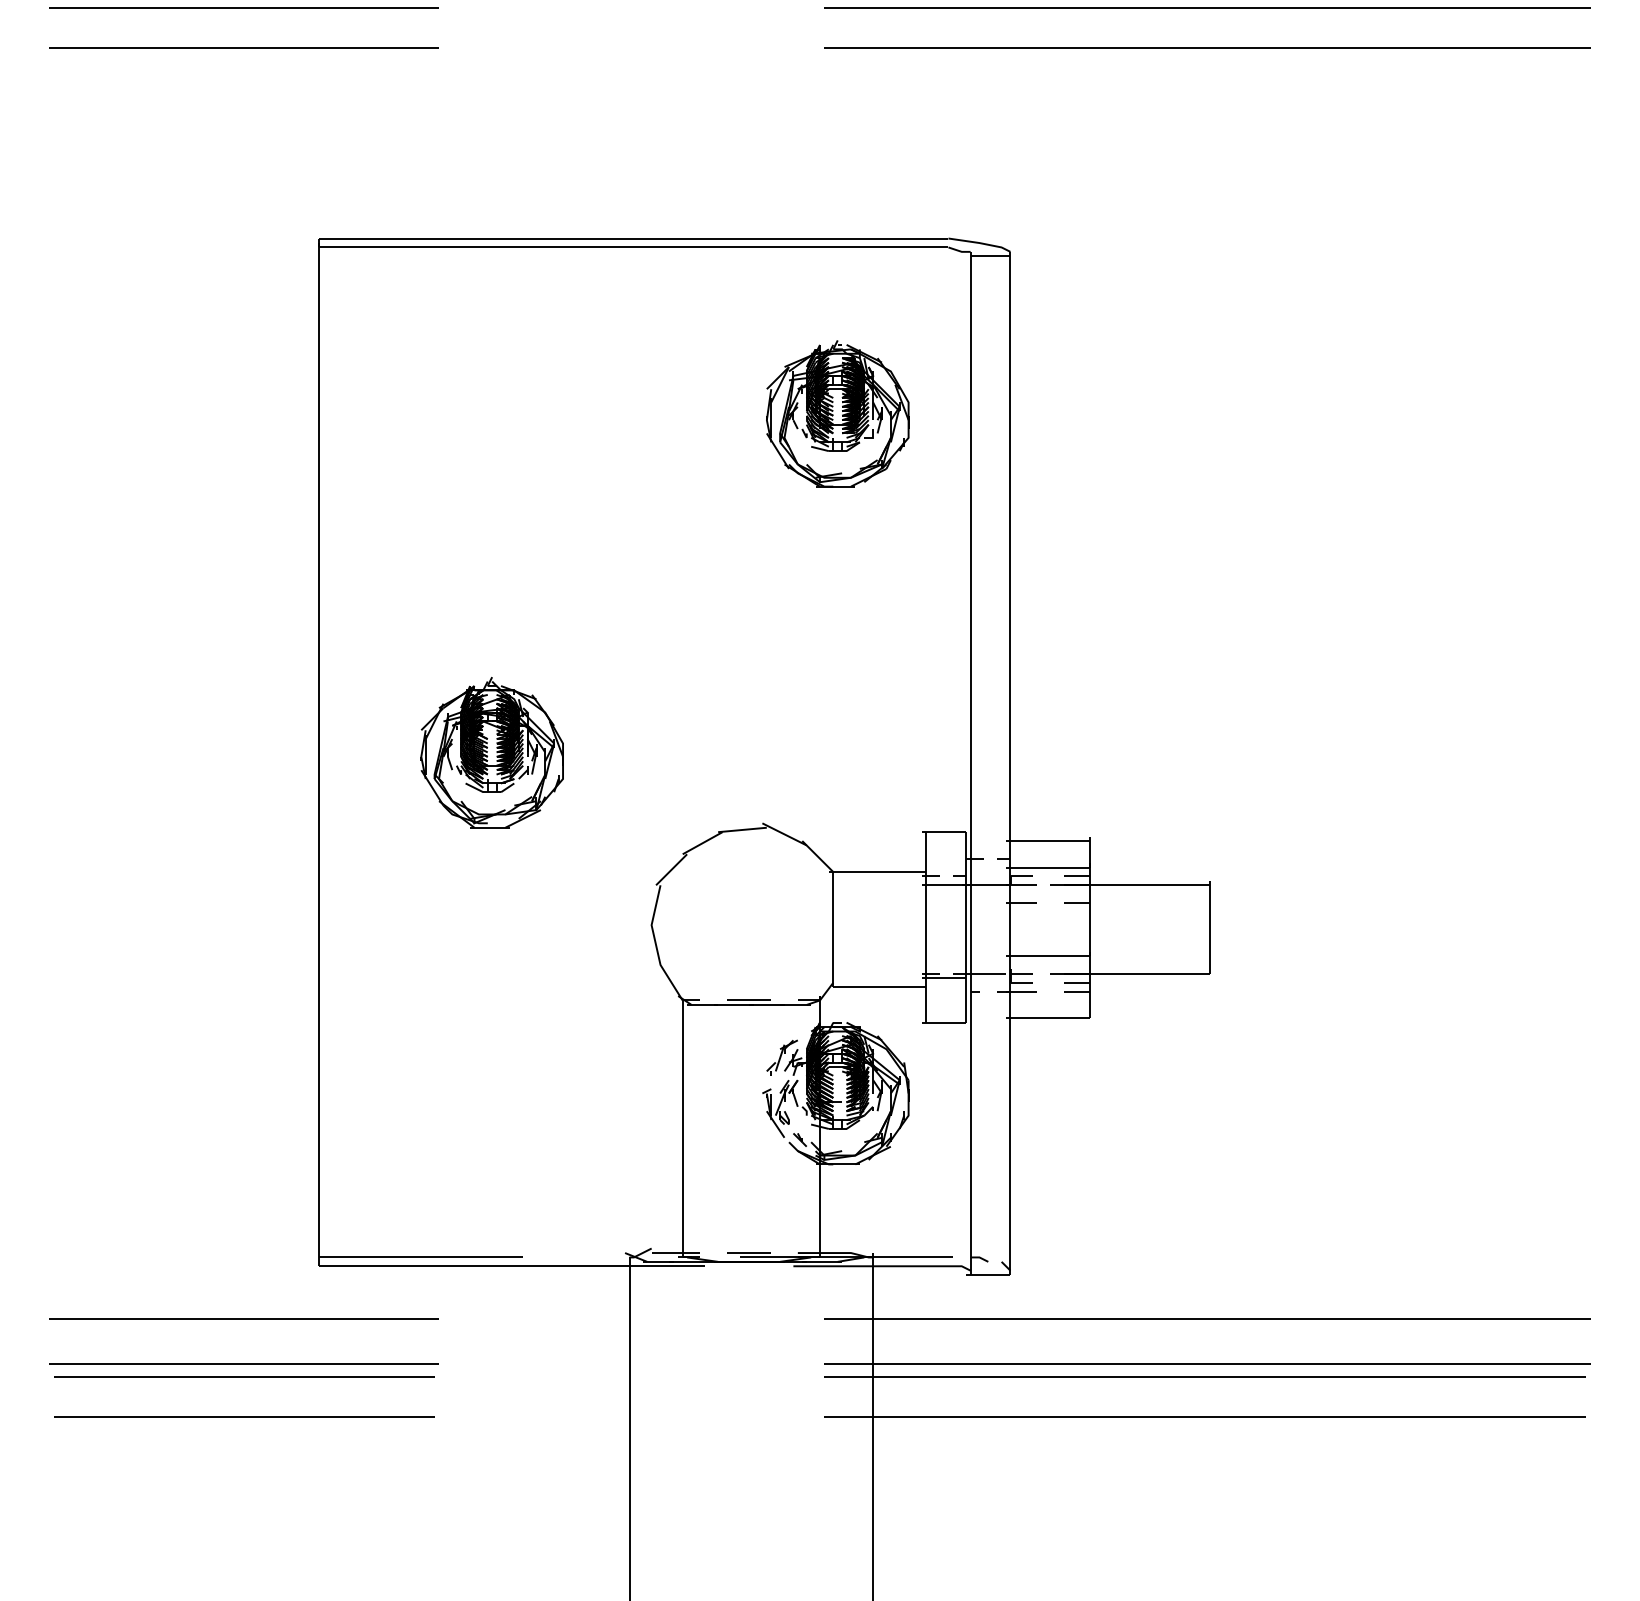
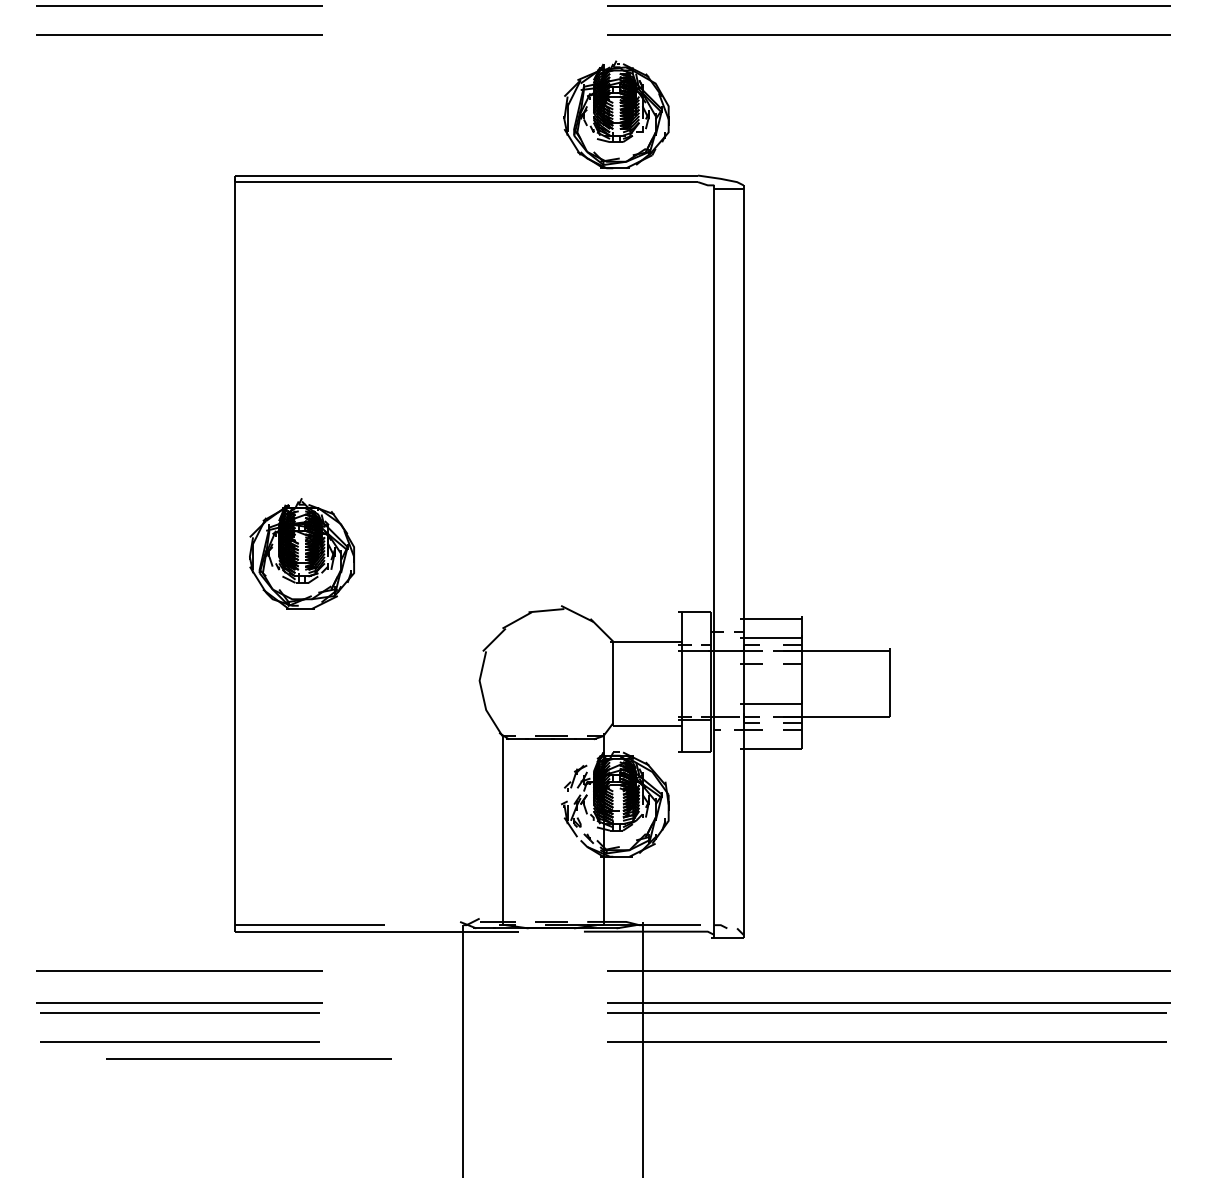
part: (837, 413) -> (616, 114), moved
part: (491, 752) -> (301, 553), moved
line: (337, 1439) -> (248, 1059), added

